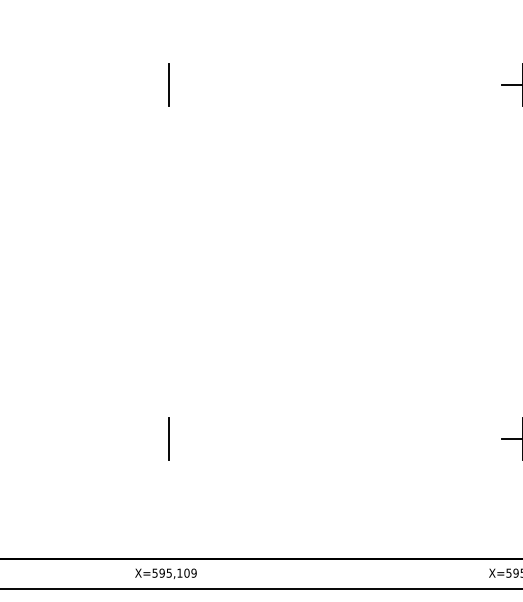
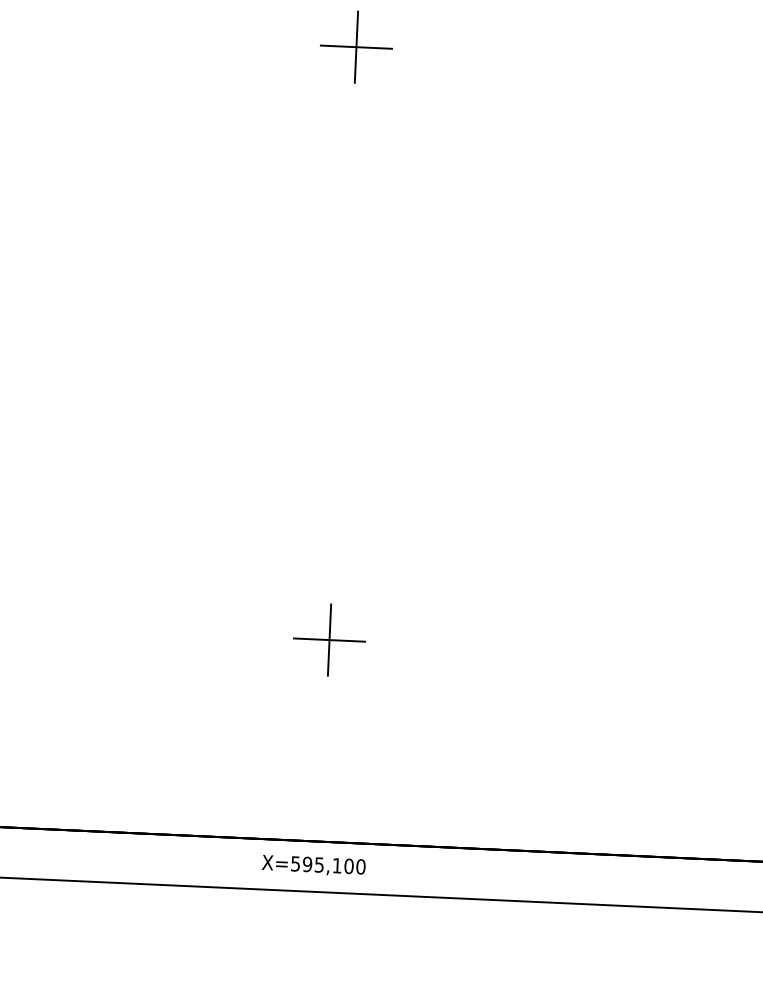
line: (169, 85) -> (356, 47), added
line: (169, 438) -> (330, 639), added
text: (193, 573) -> (359, 867), X=595,109 -> X=595,100

